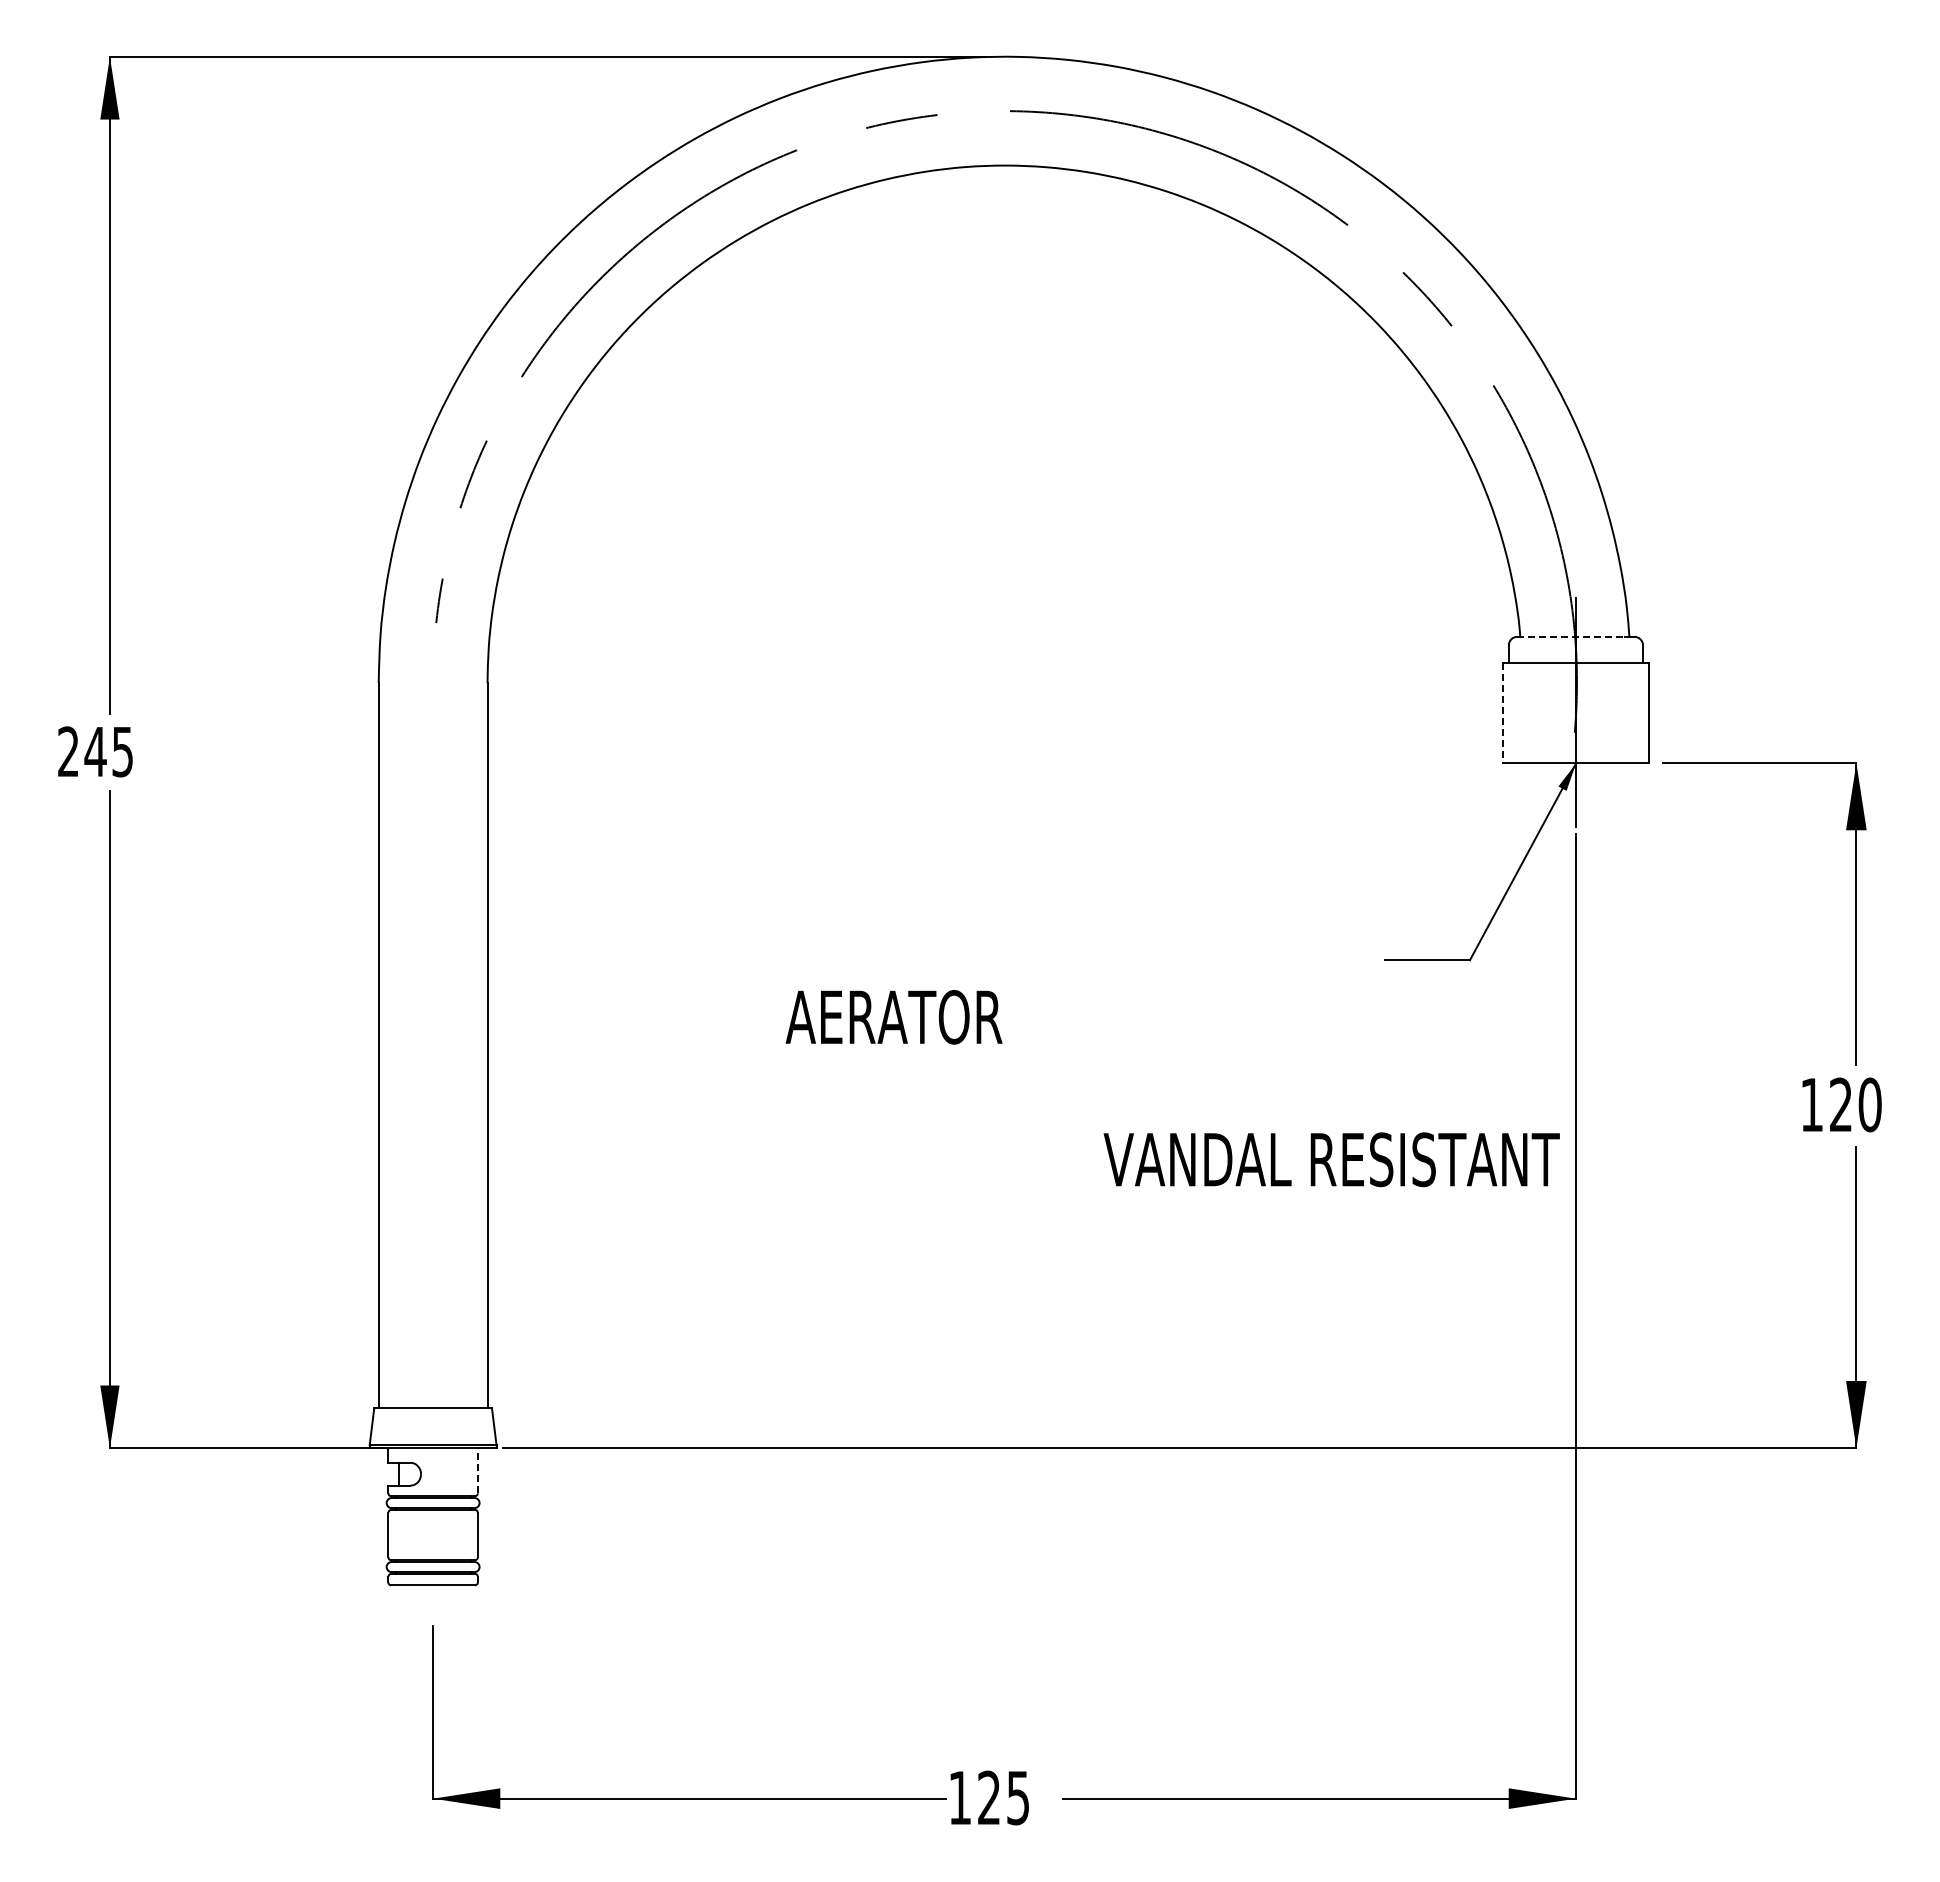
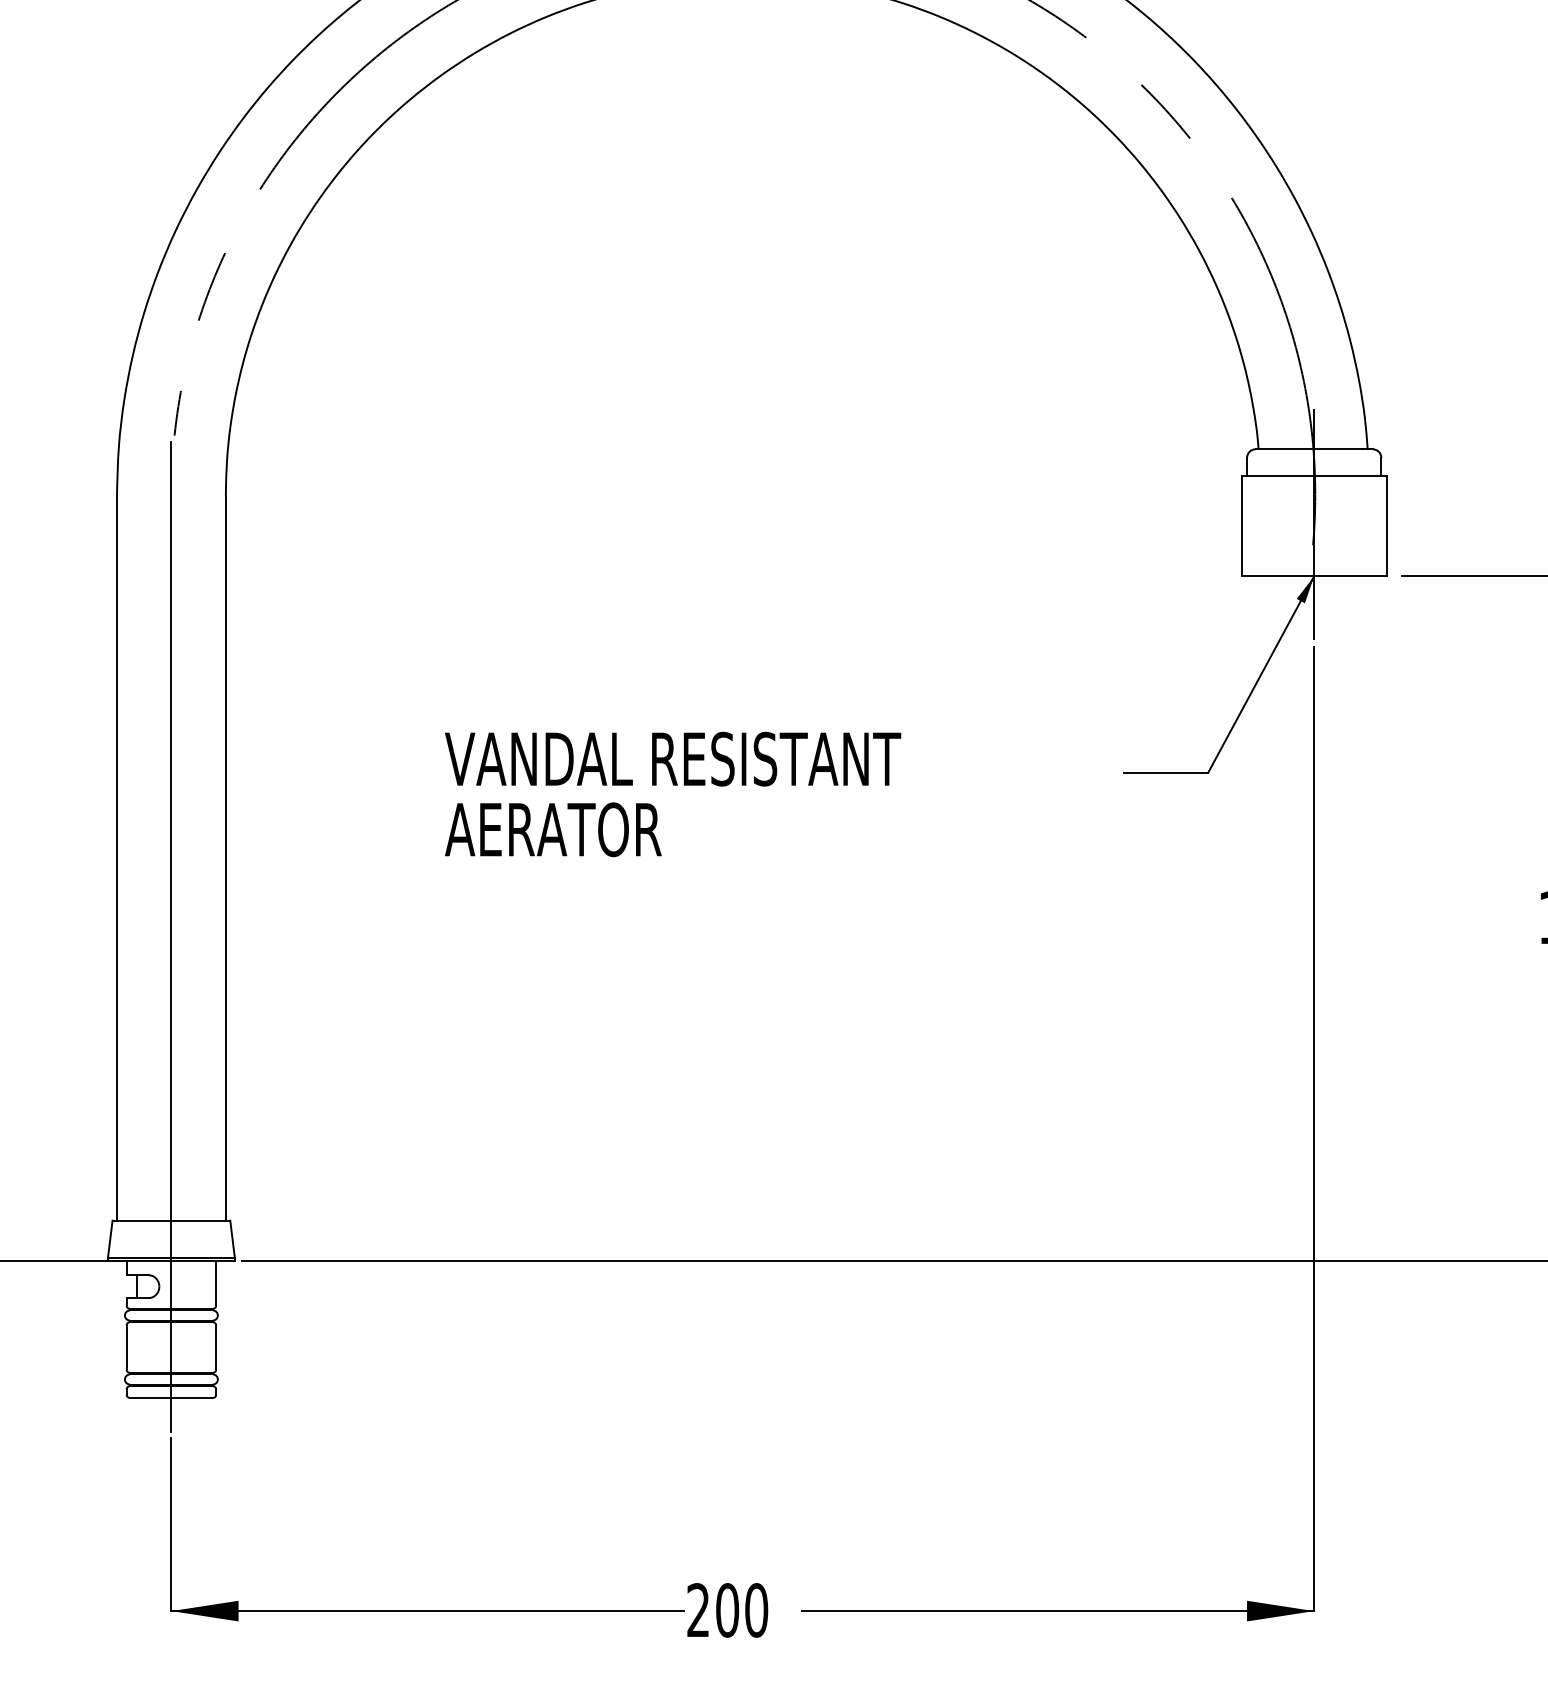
line: (1571, 636) -> (1309, 448), dashed -> solid
line: (1503, 713) -> (1241, 525), dashed -> solid
text: (893, 1017) -> (552, 829), moved
line: (433, 1124) -> (171, 936), added
text: (1331, 1159) -> (672, 758), moved
line: (477, 1470) -> (215, 1282), dashed -> solid
text: (989, 1797) -> (727, 1609), 125 -> 200

